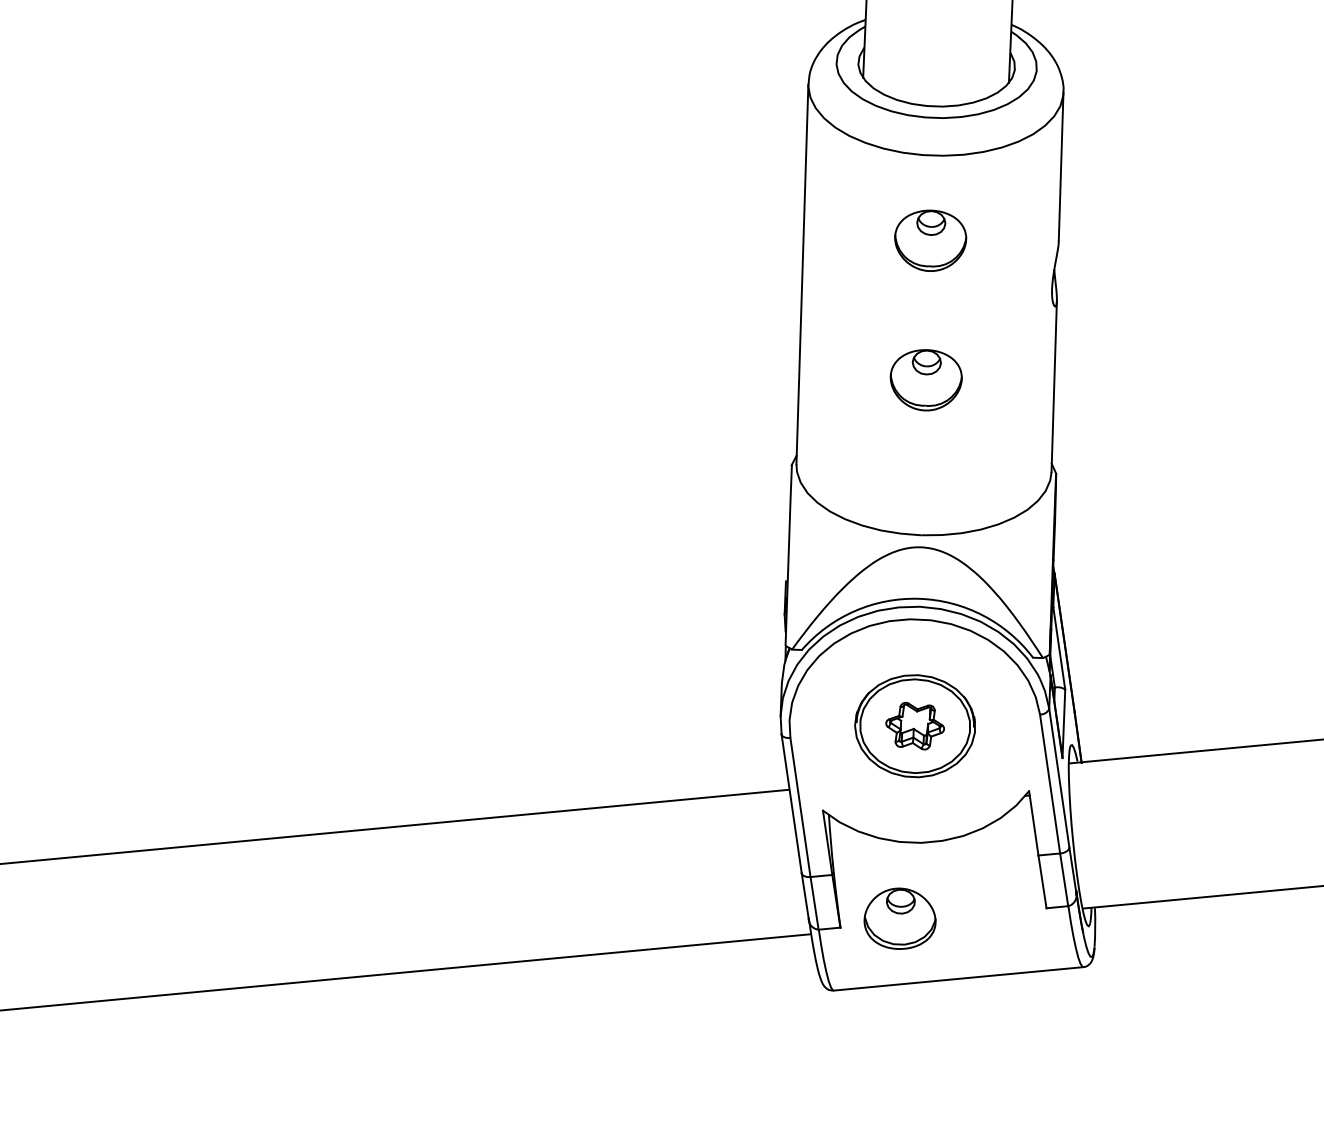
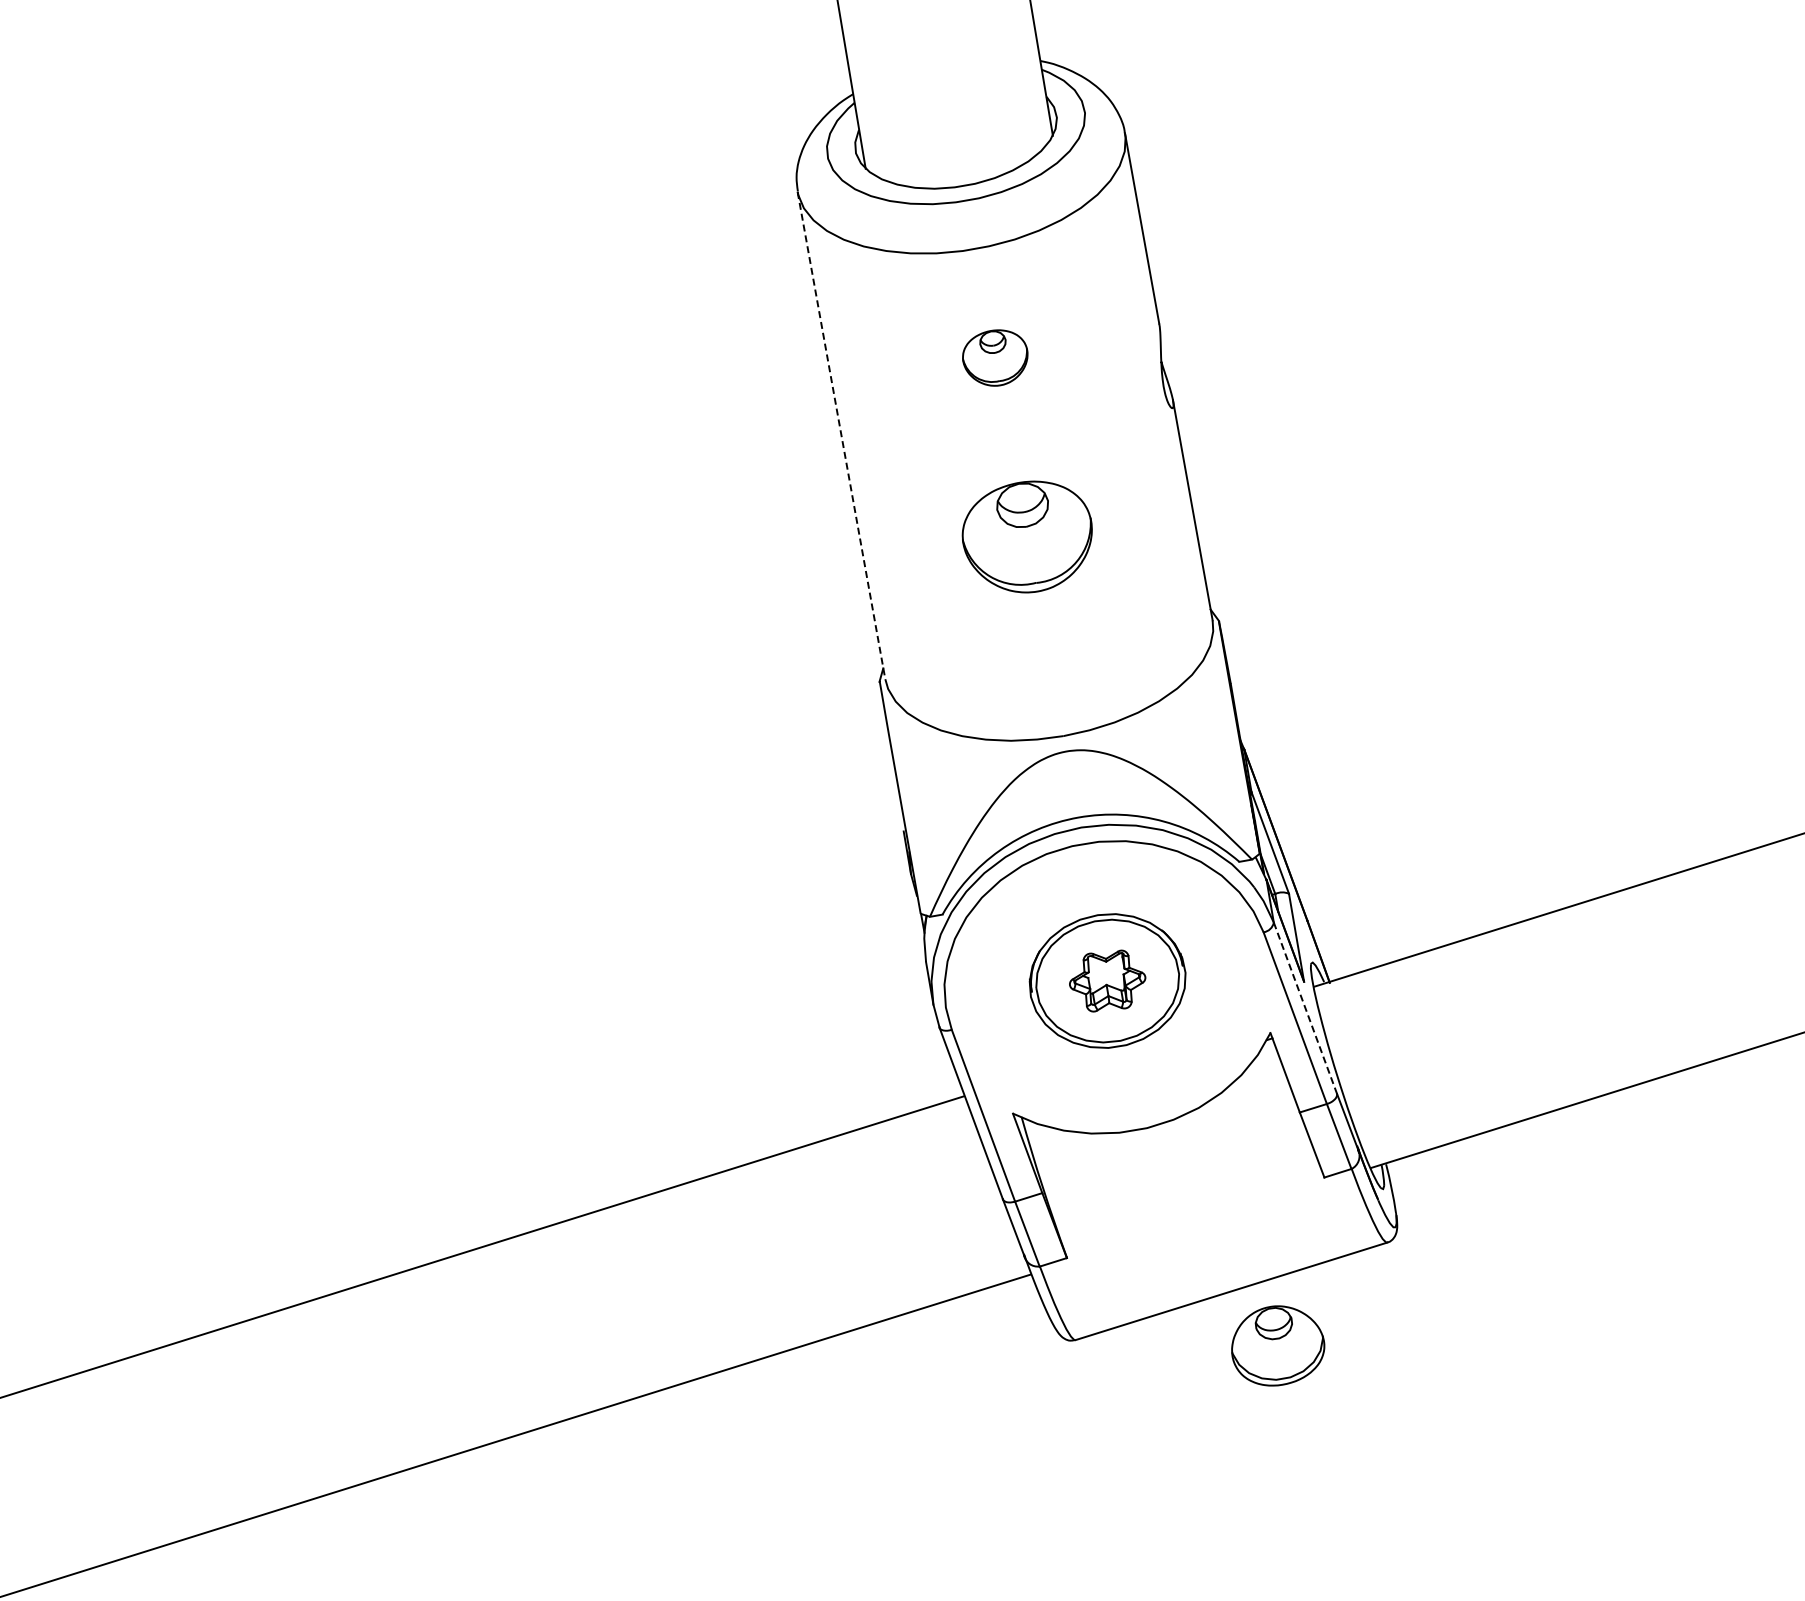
part: (930, 240) -> (995, 357), size x0.7
line: (802, 274) -> (841, 436), solid -> dashed
part: (925, 379) -> (1027, 536), size x1.4
line: (1059, 778) -> (1305, 1008), solid -> dashed
part: (900, 918) -> (1278, 1345), moved

